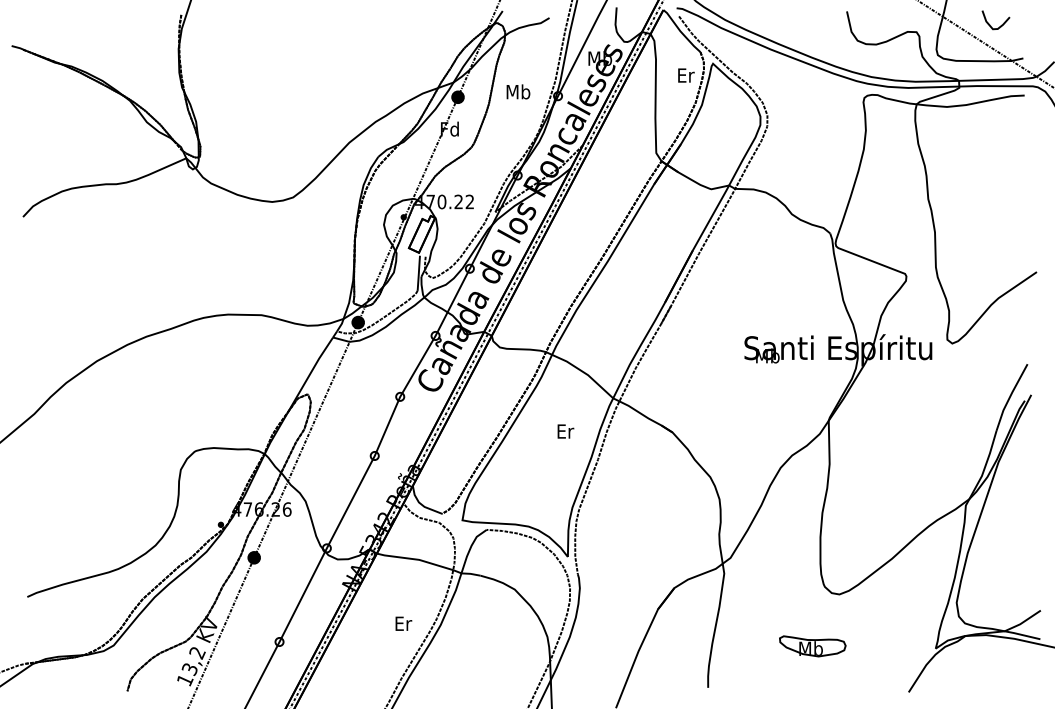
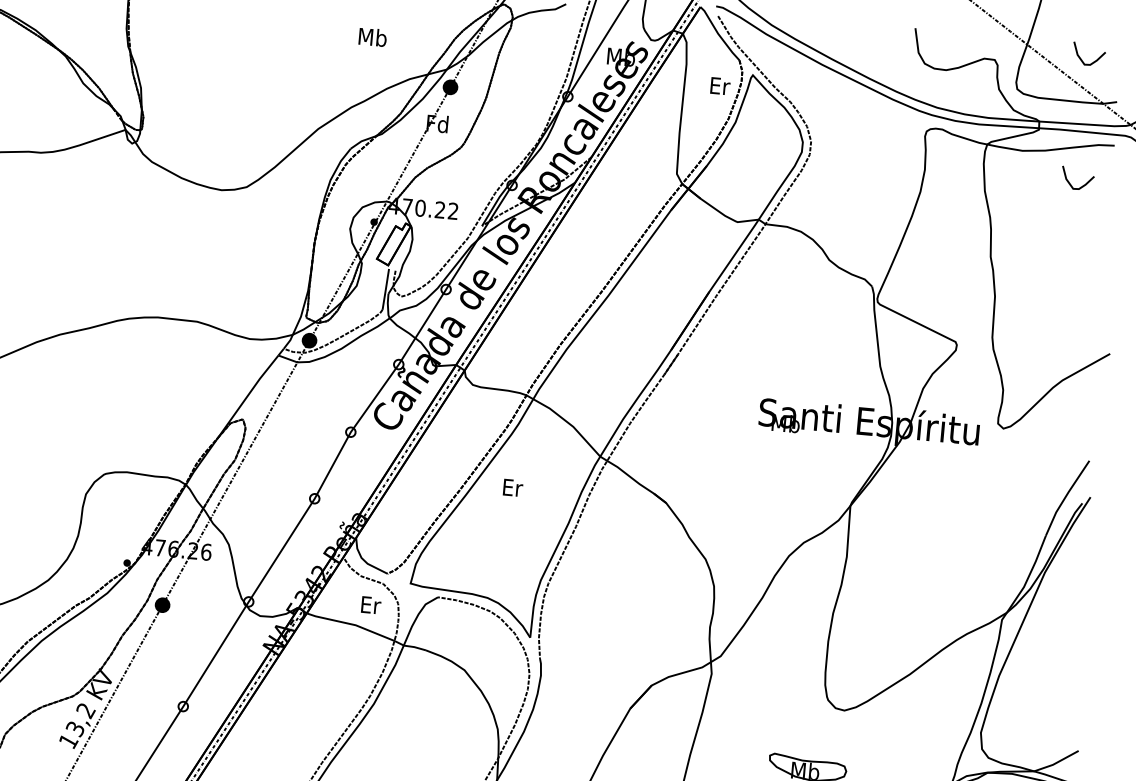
text: (518, 91) -> (372, 36), moved
curve: (990, 130) -> (1070, 183), added
text: (565, 431) -> (512, 487), moved
text: (403, 623) -> (370, 604), moved

